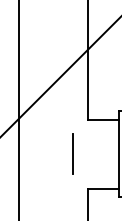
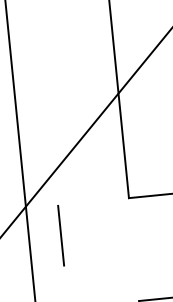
line: (72, 153) -> (59, 234), moved

